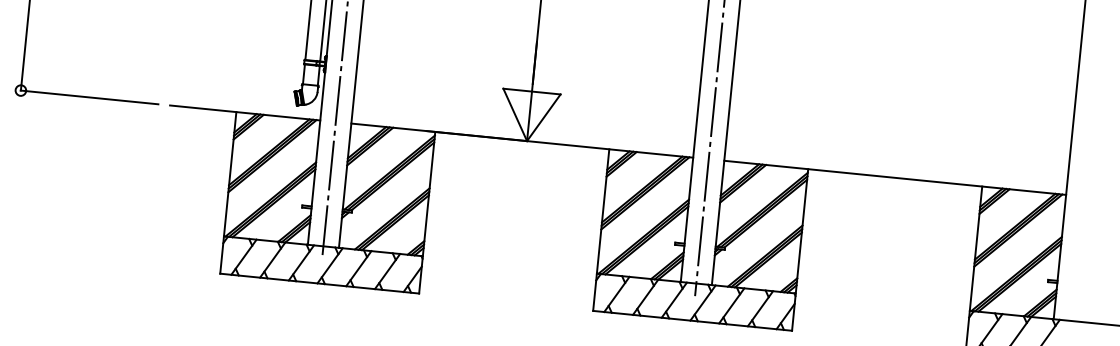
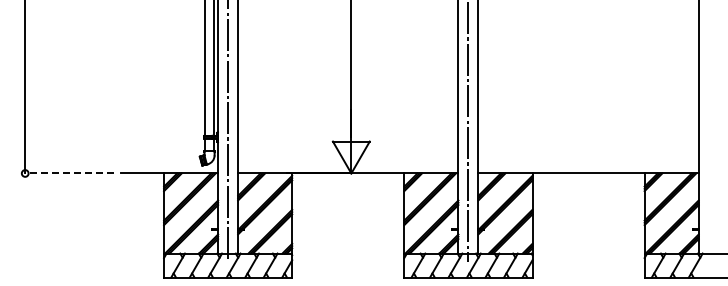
line: (88, 97) -> (68, 173), solid -> dashed

